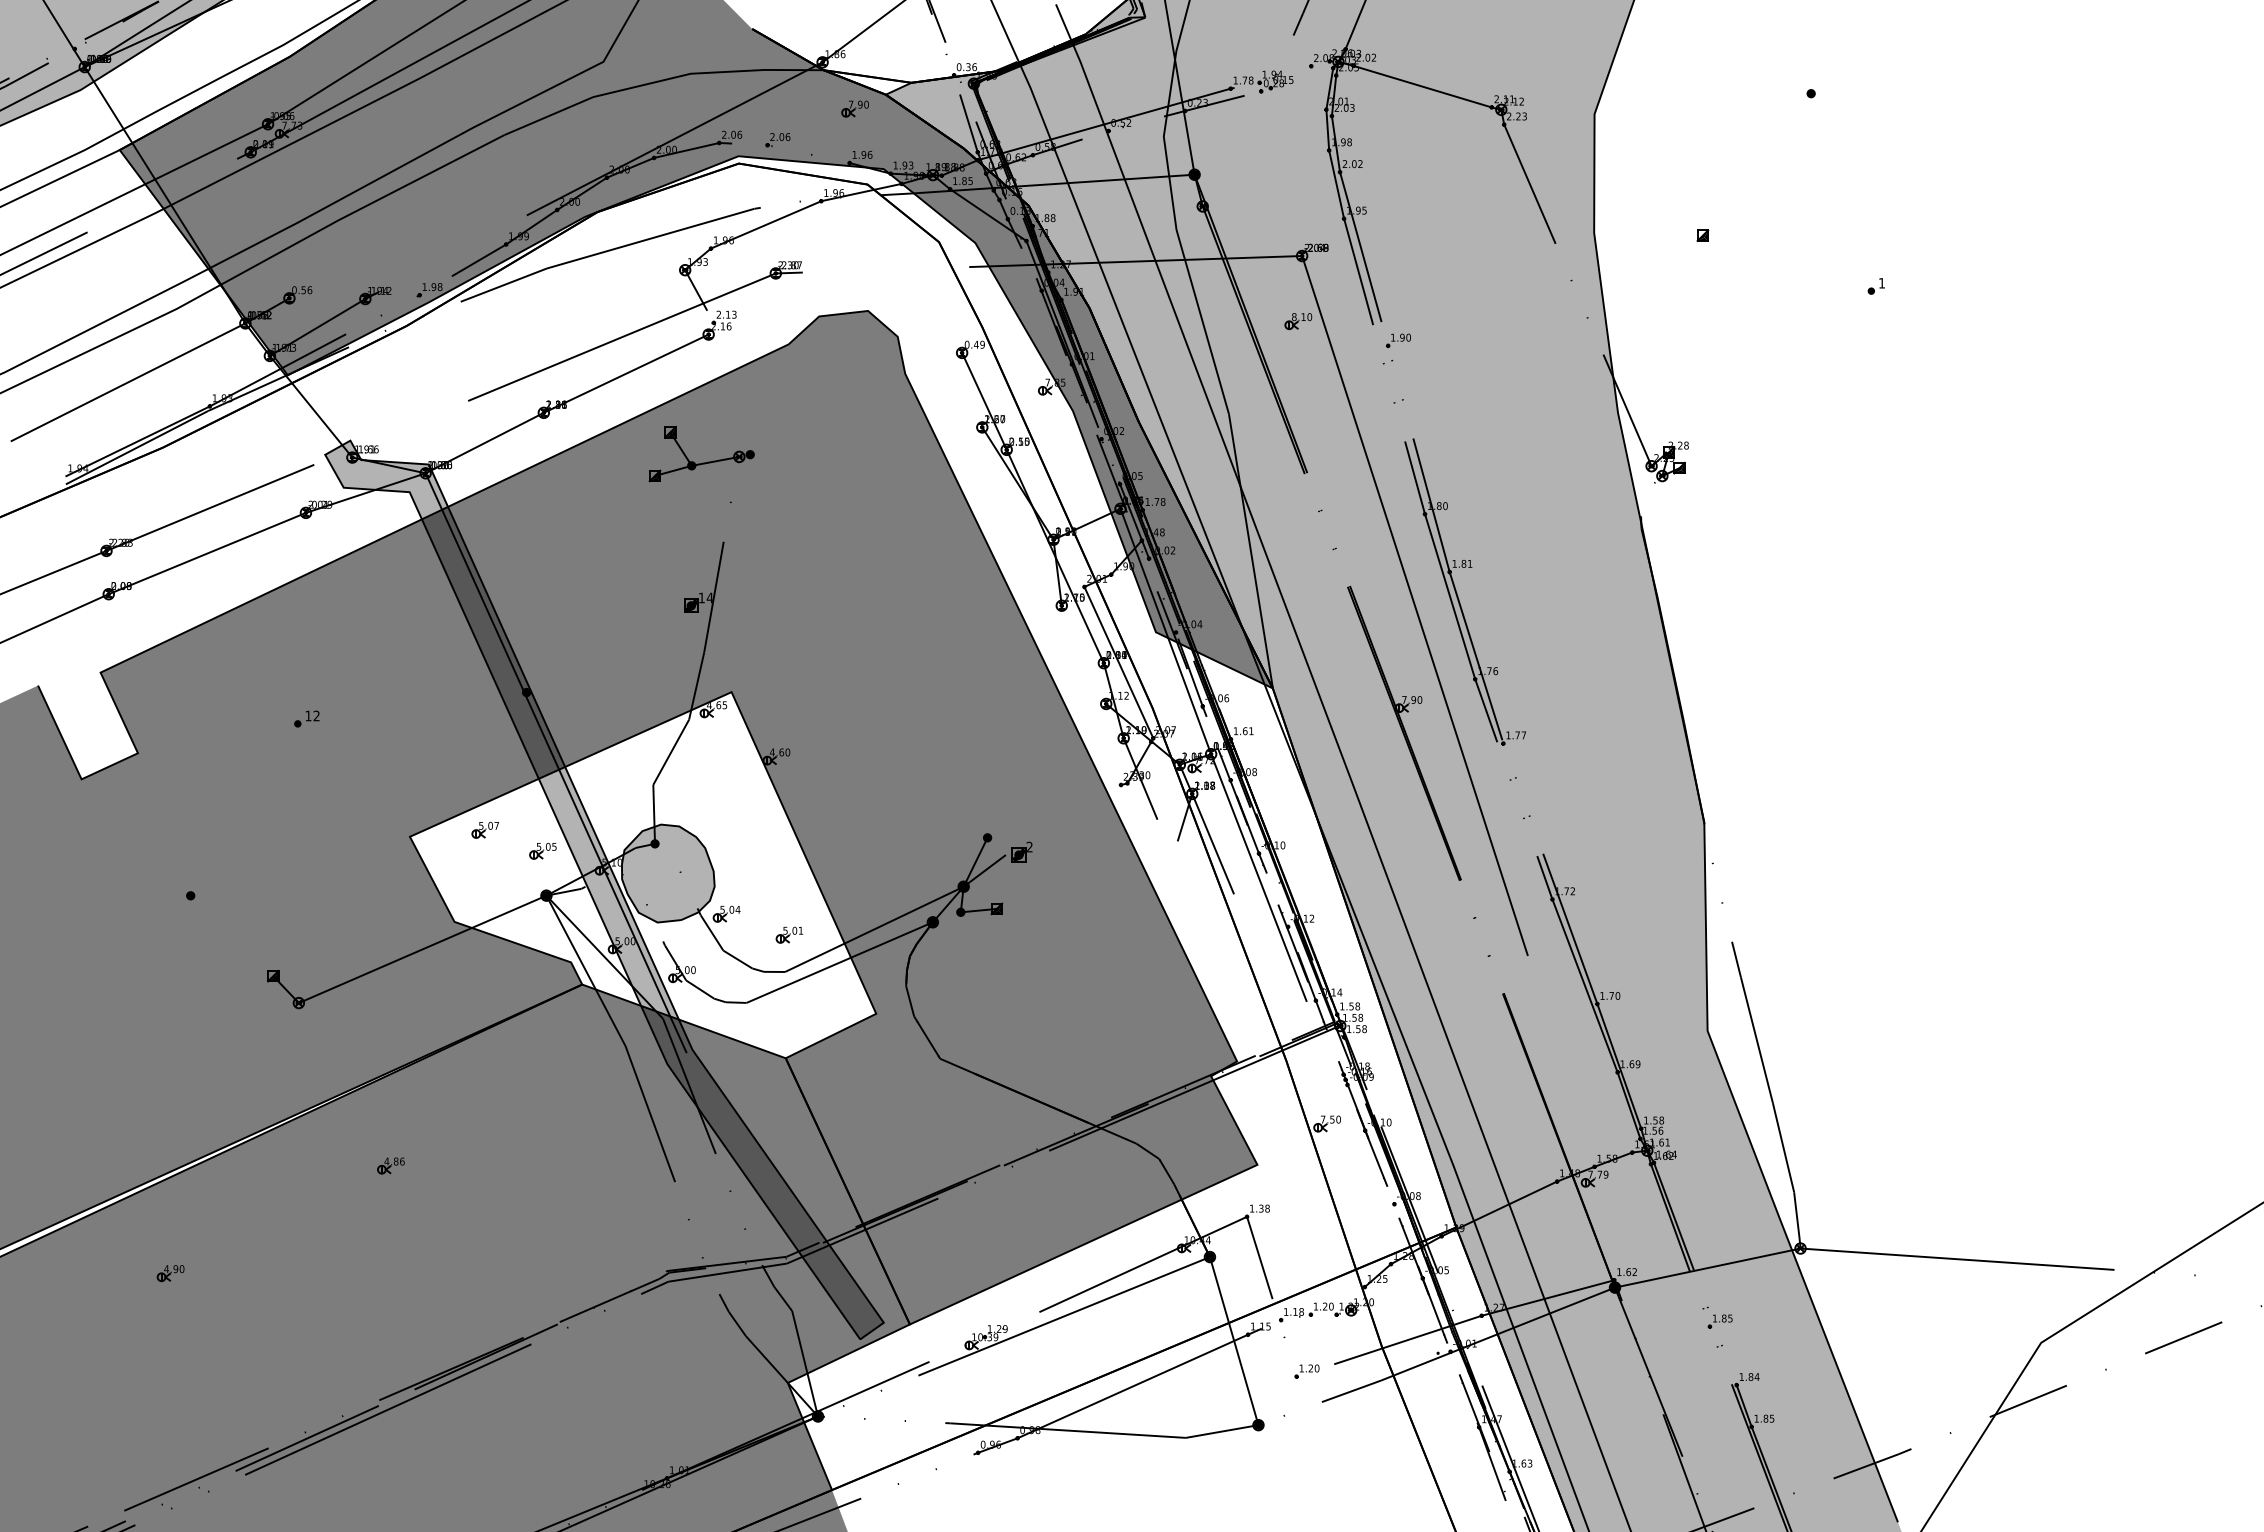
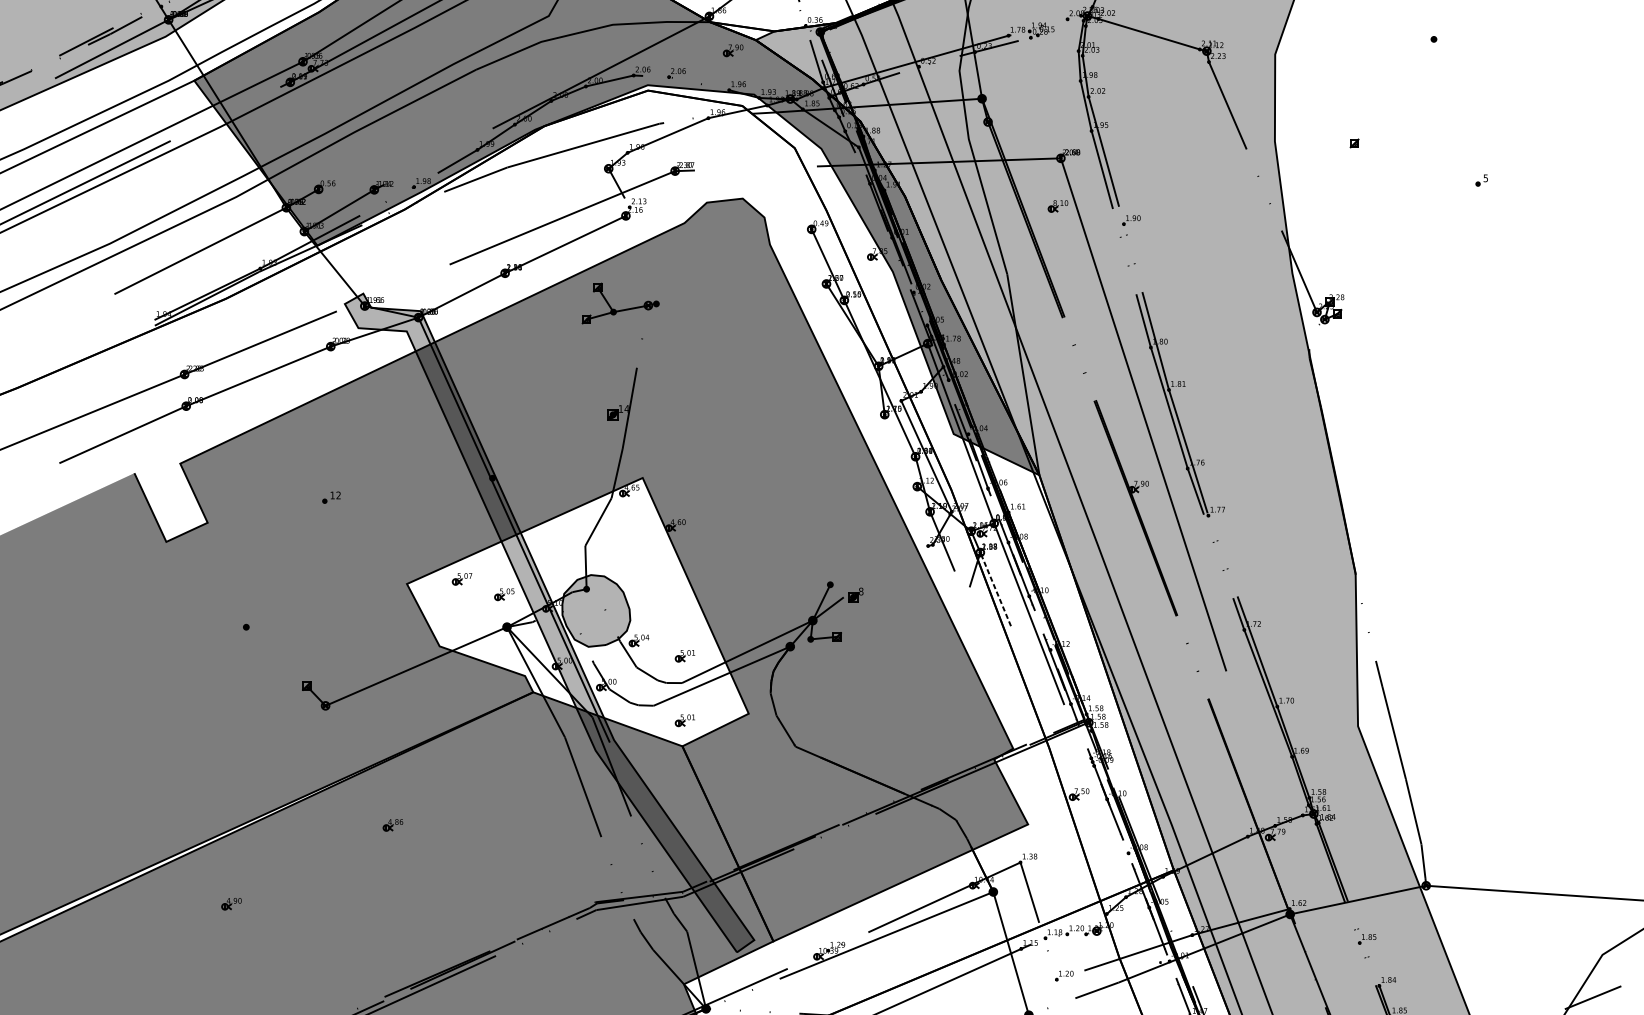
text: (1881, 283) -> (1485, 178), 1 -> 5
line: (1212, 843) -> (995, 588), solid -> dashed
text: (1029, 847) -> (861, 591), 2 -> 8
part: (789, 1022) -> (685, 720), added

